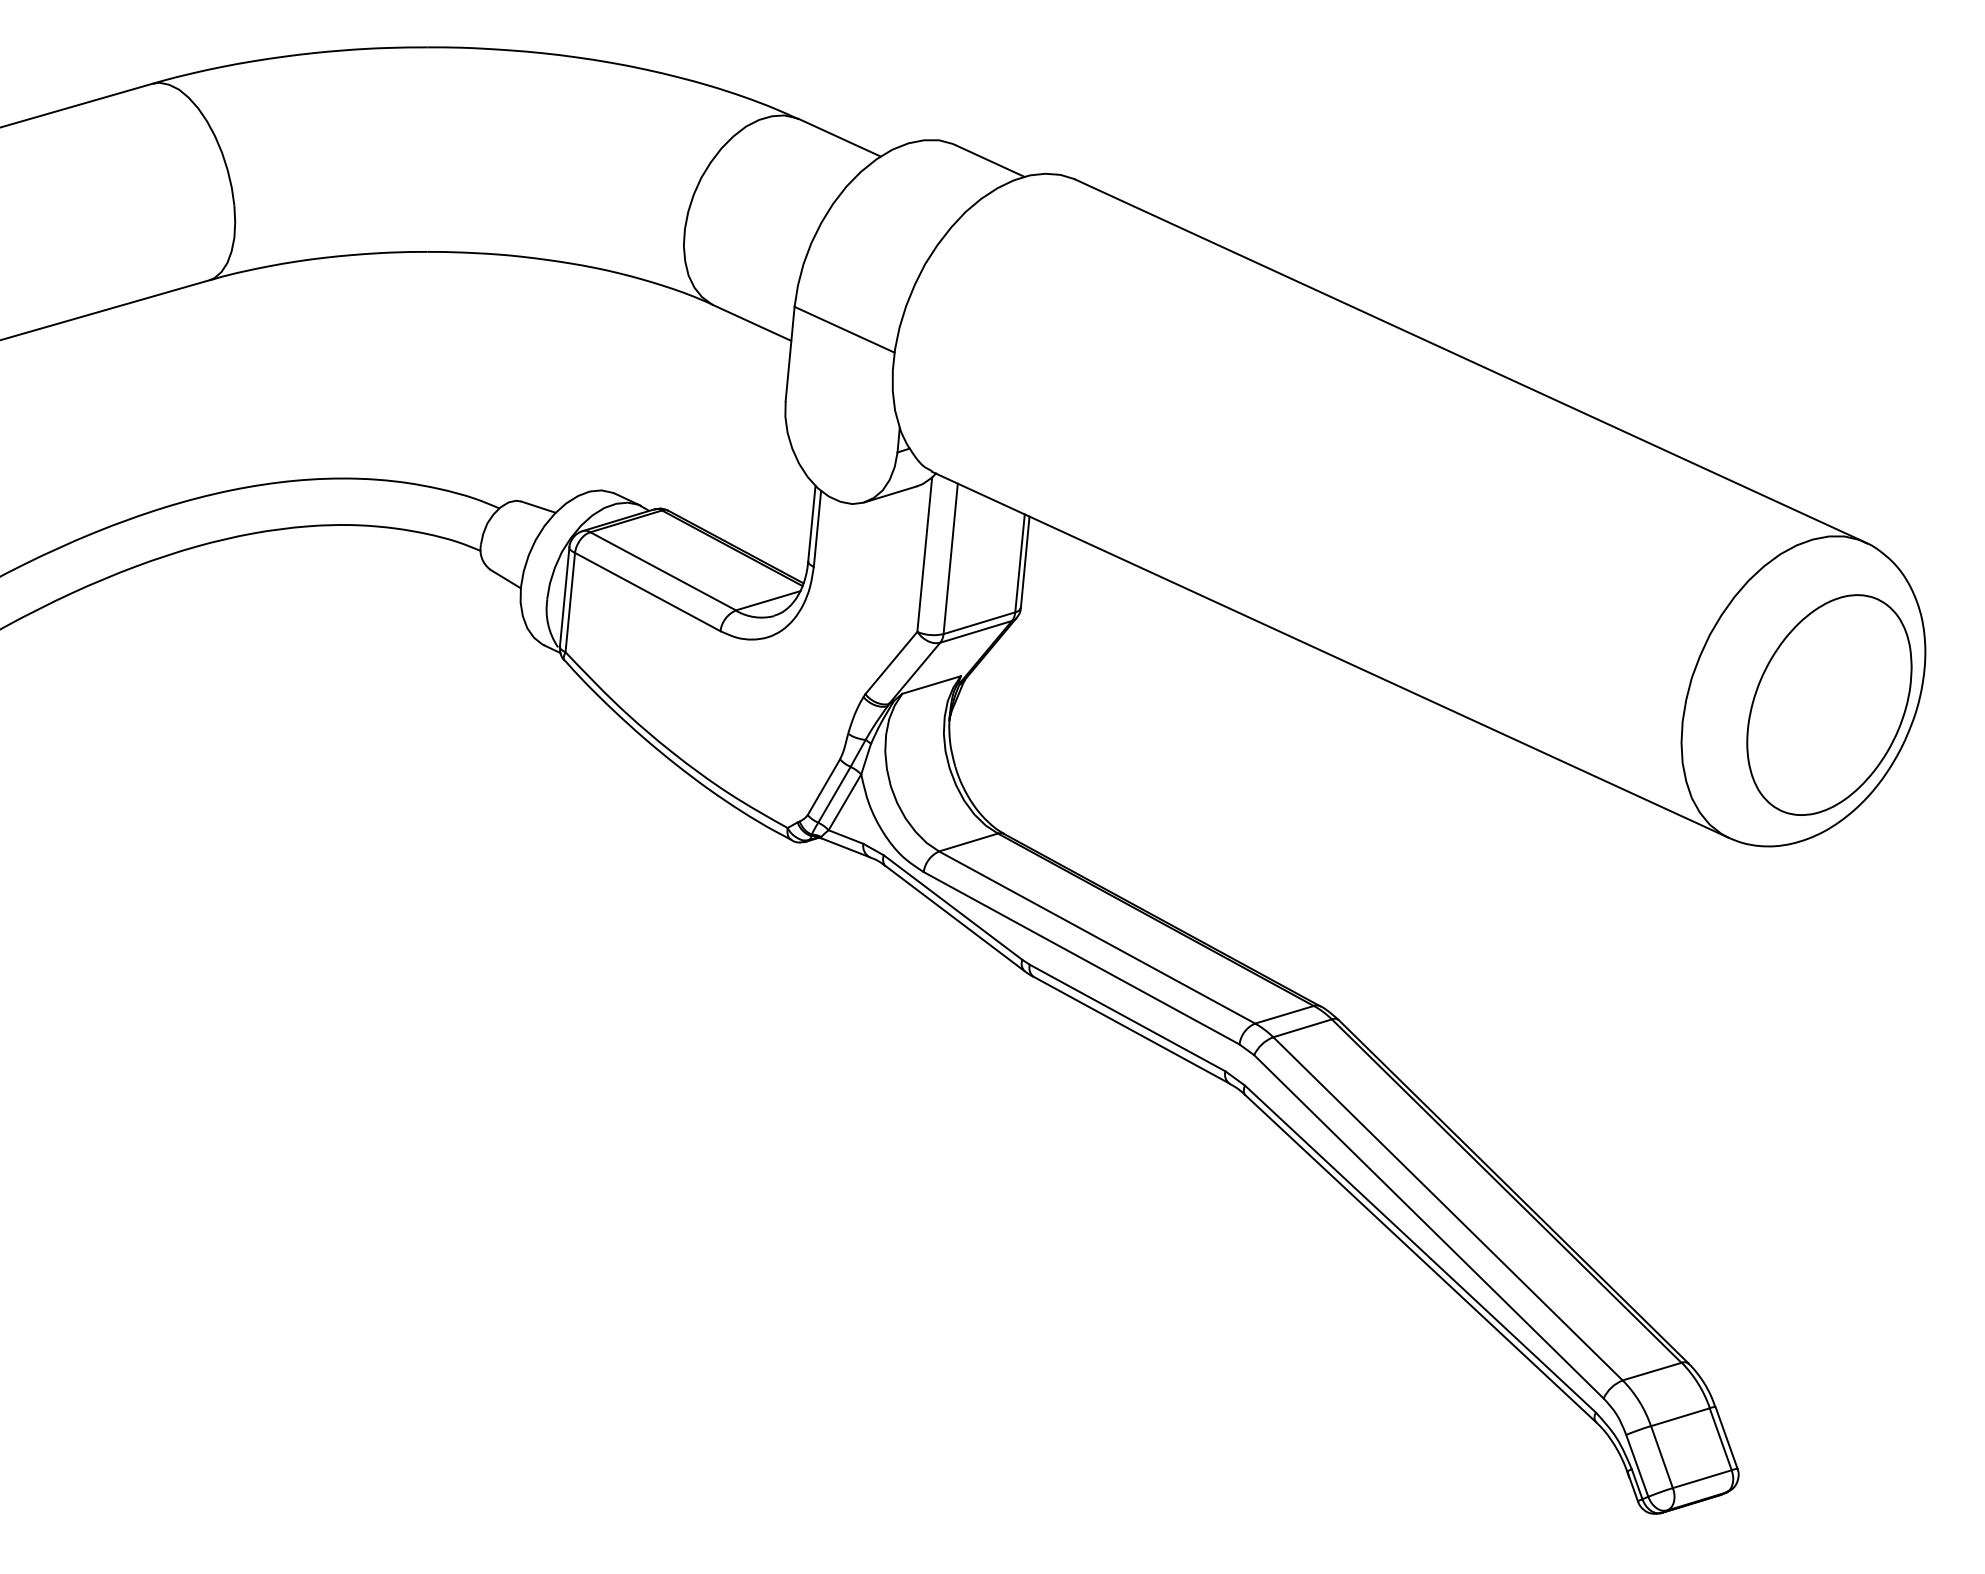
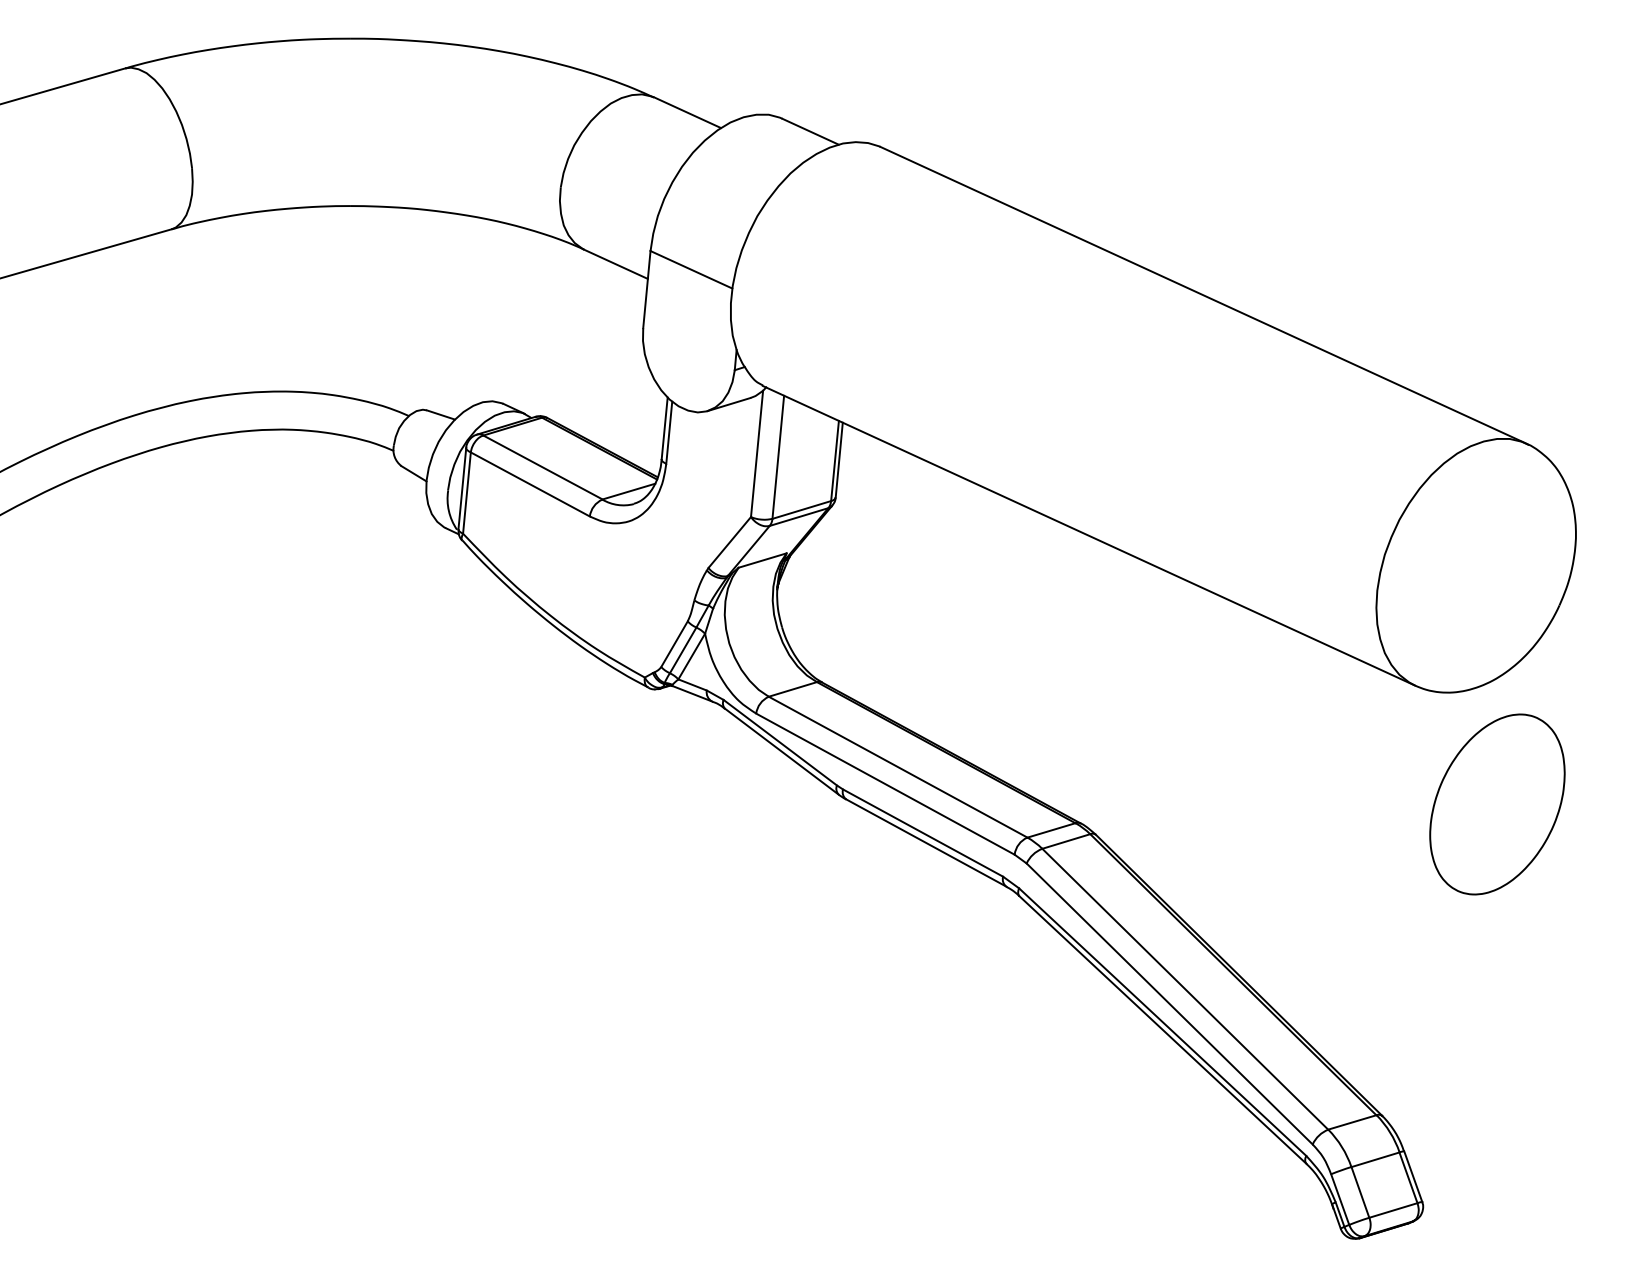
part: (1829, 704) -> (1497, 803), moved

